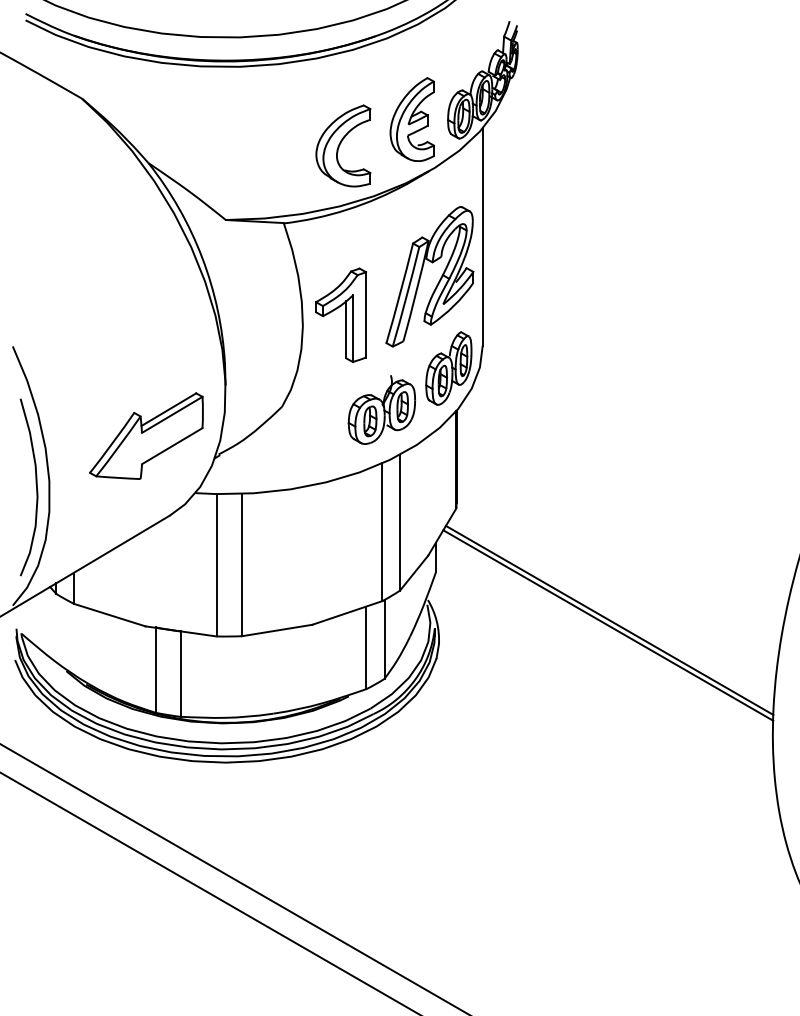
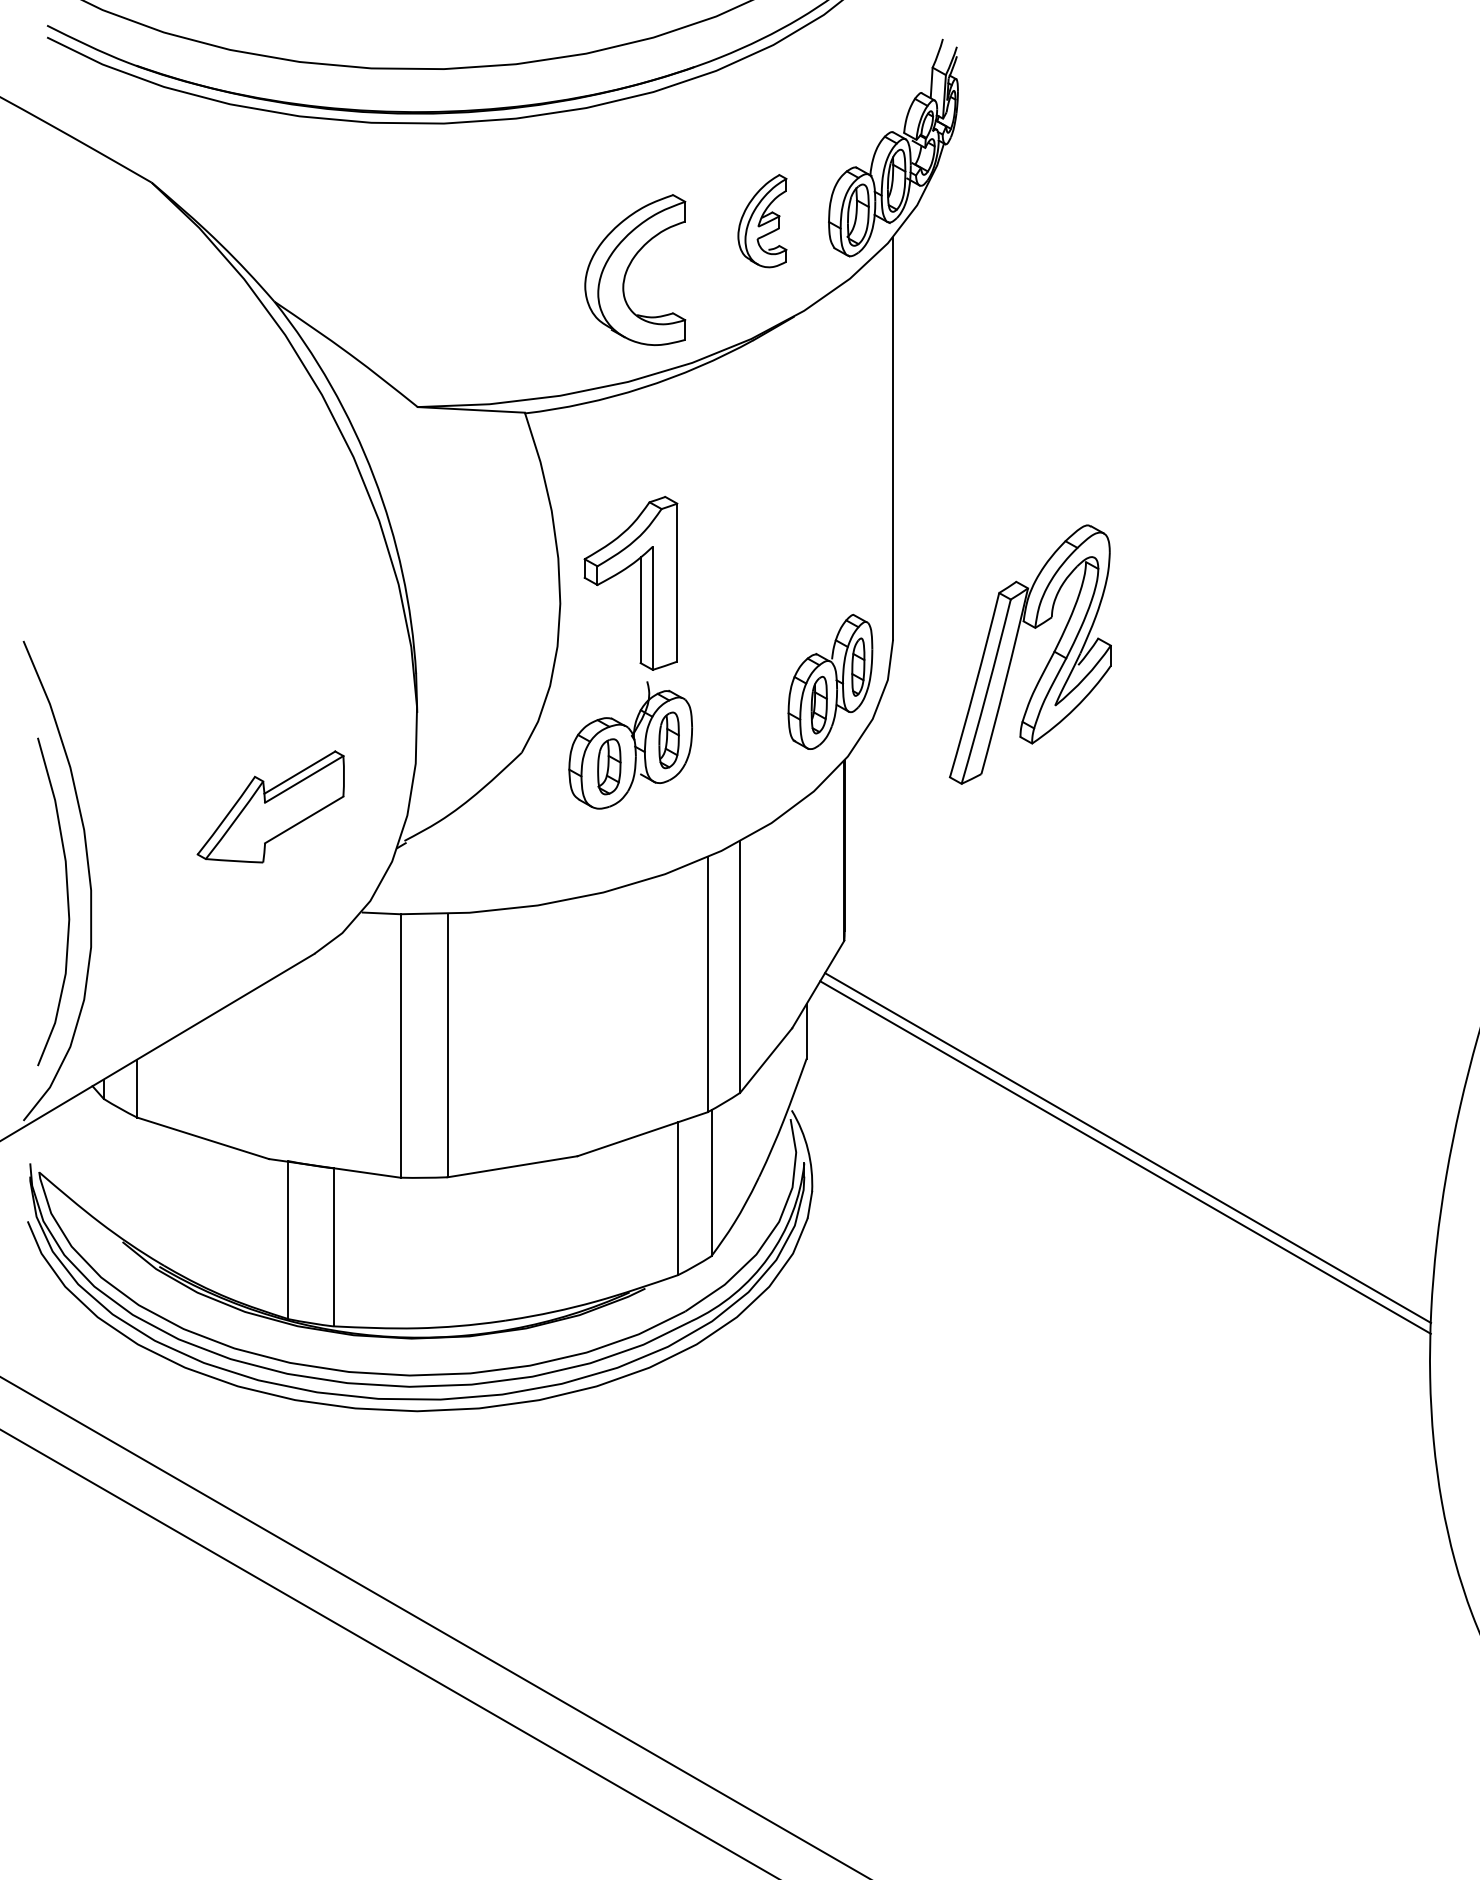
part: (411, 119) -> (761, 221), size x0.6
part: (421, 276) -> (1014, 654), moved
part: (381, 409) -> (629, 744), moved
part: (146, 435) -> (270, 805), size x0.7

